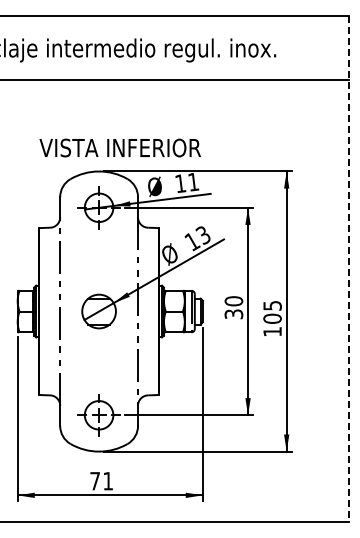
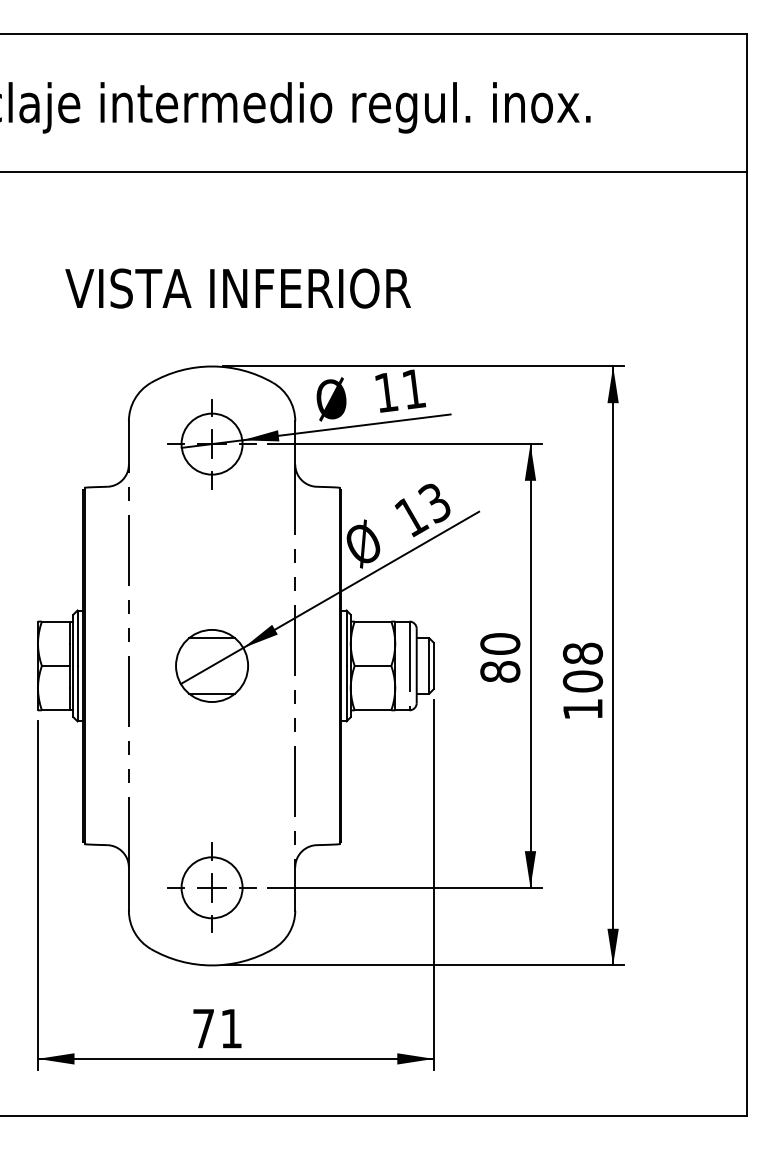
text: (119, 147) -> (236, 287), moved
line: (349, 269) -> (747, 576), dashed -> solid
text: (272, 305) -> (582, 653), 105 -> 108
text: (233, 314) -> (499, 672), 30 -> 80

